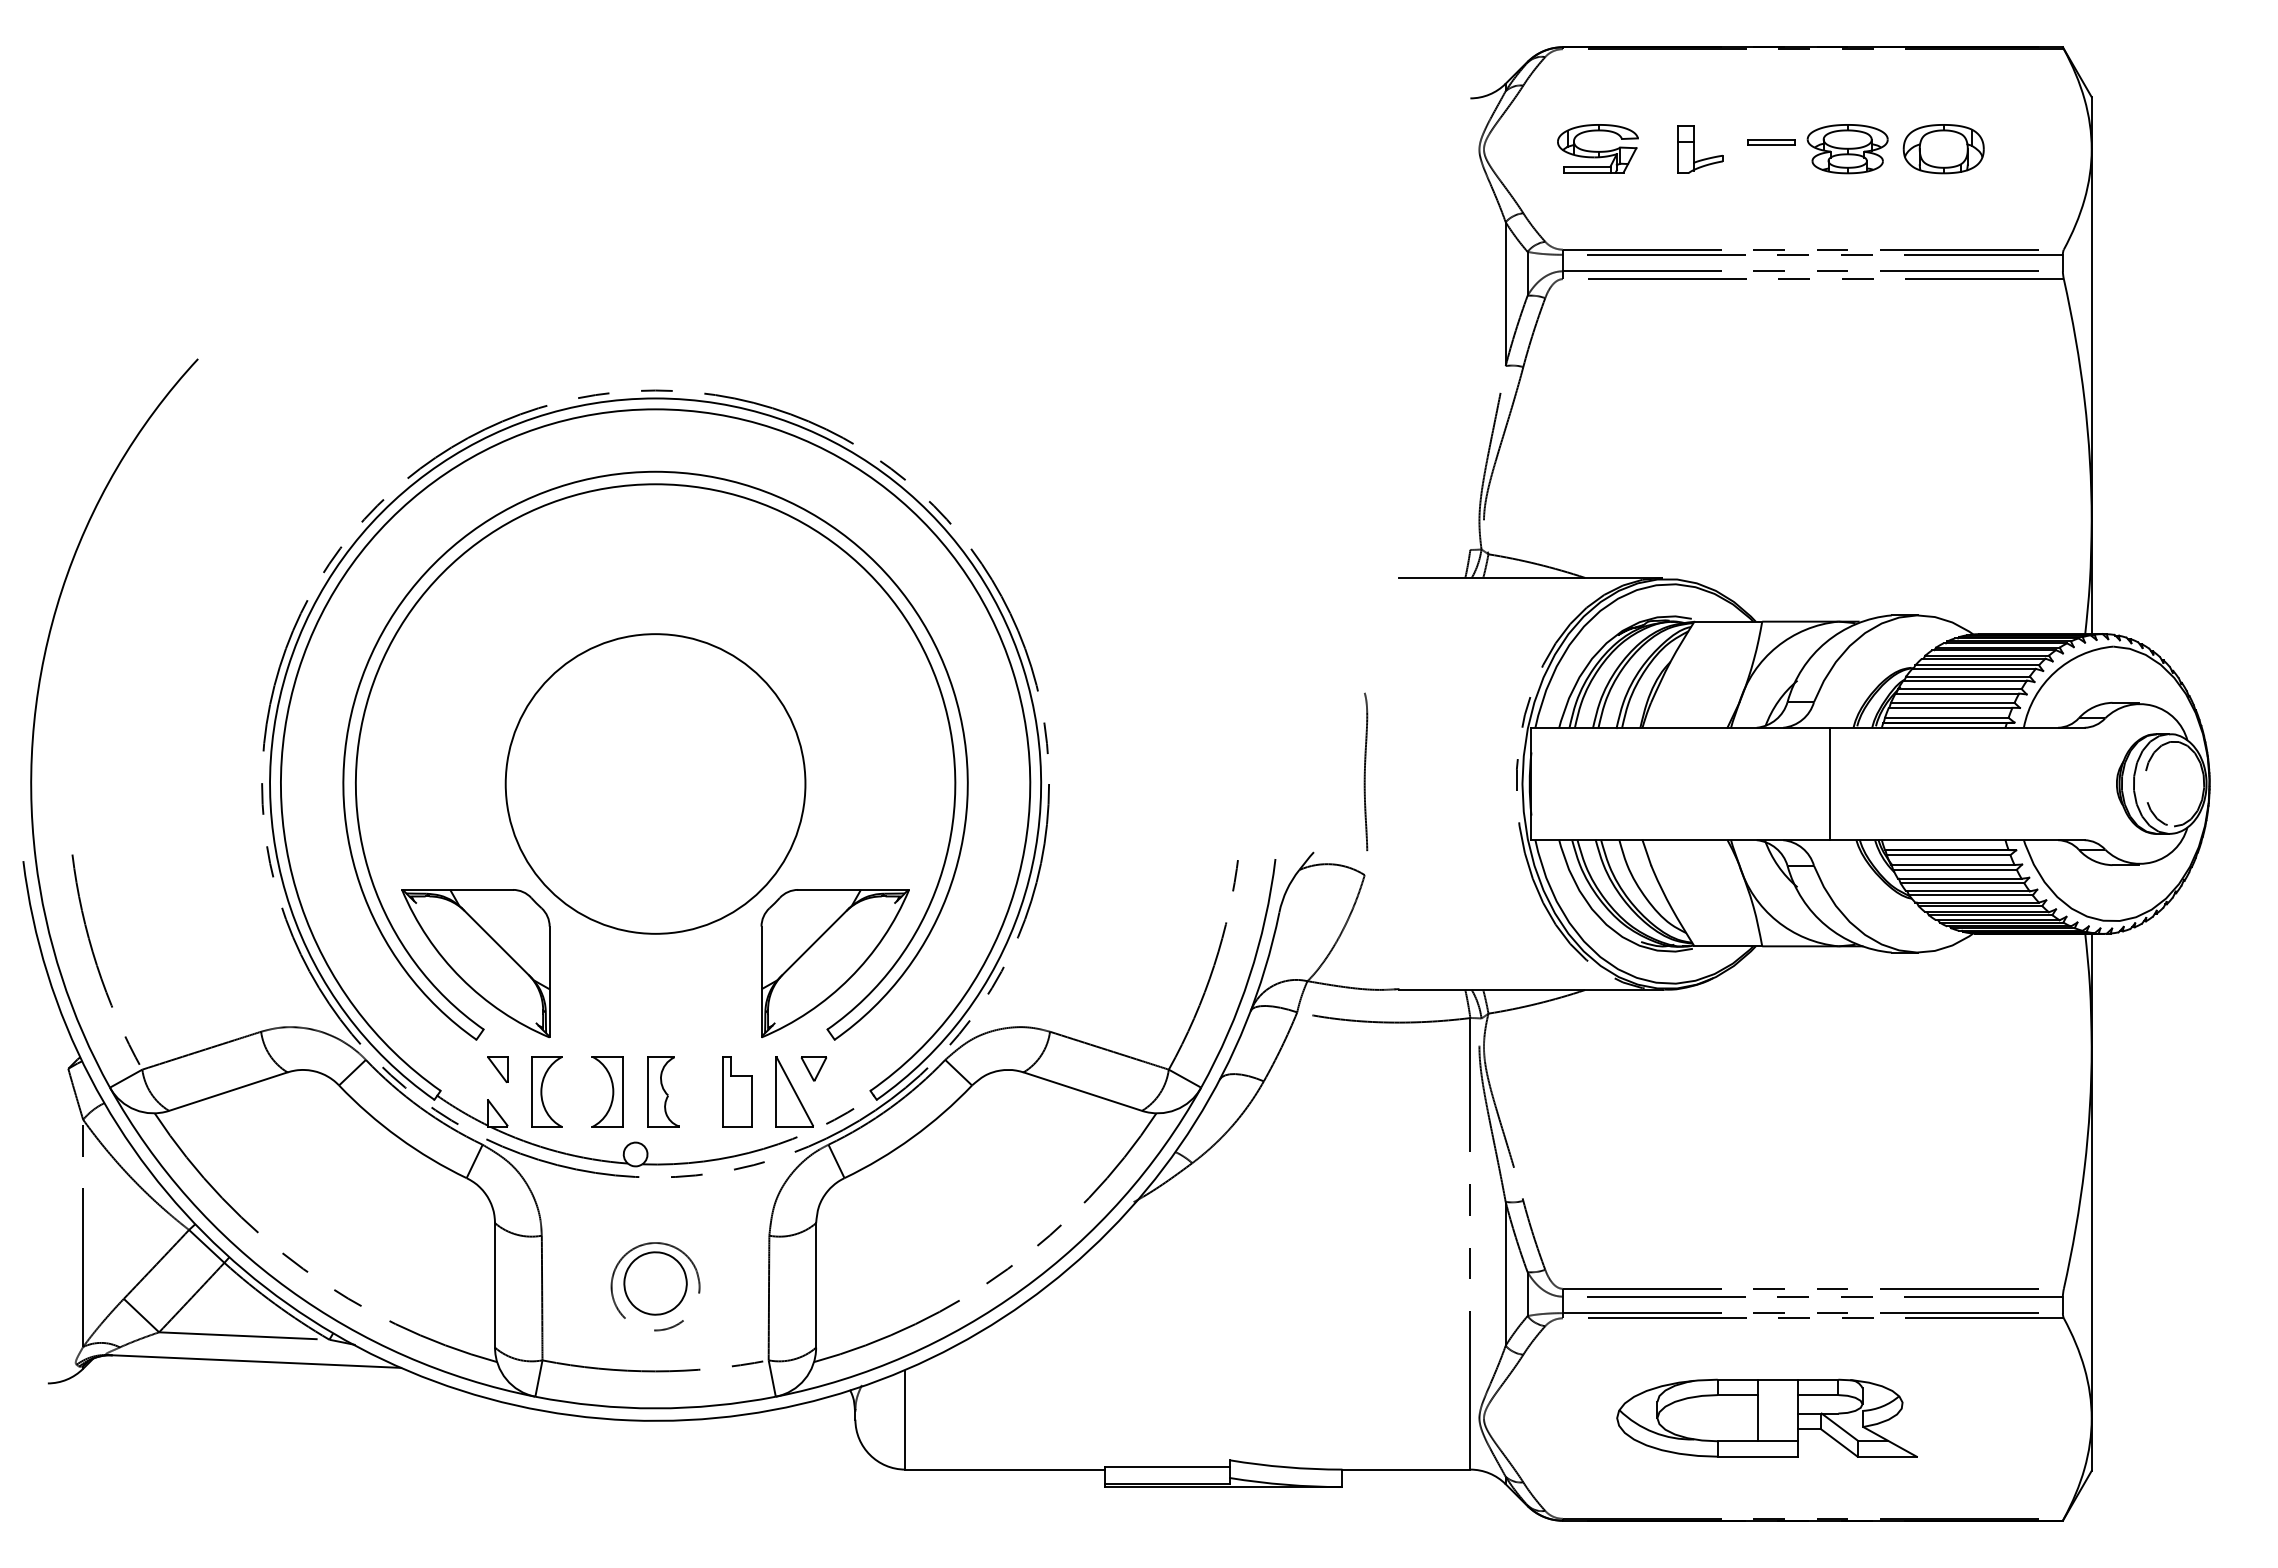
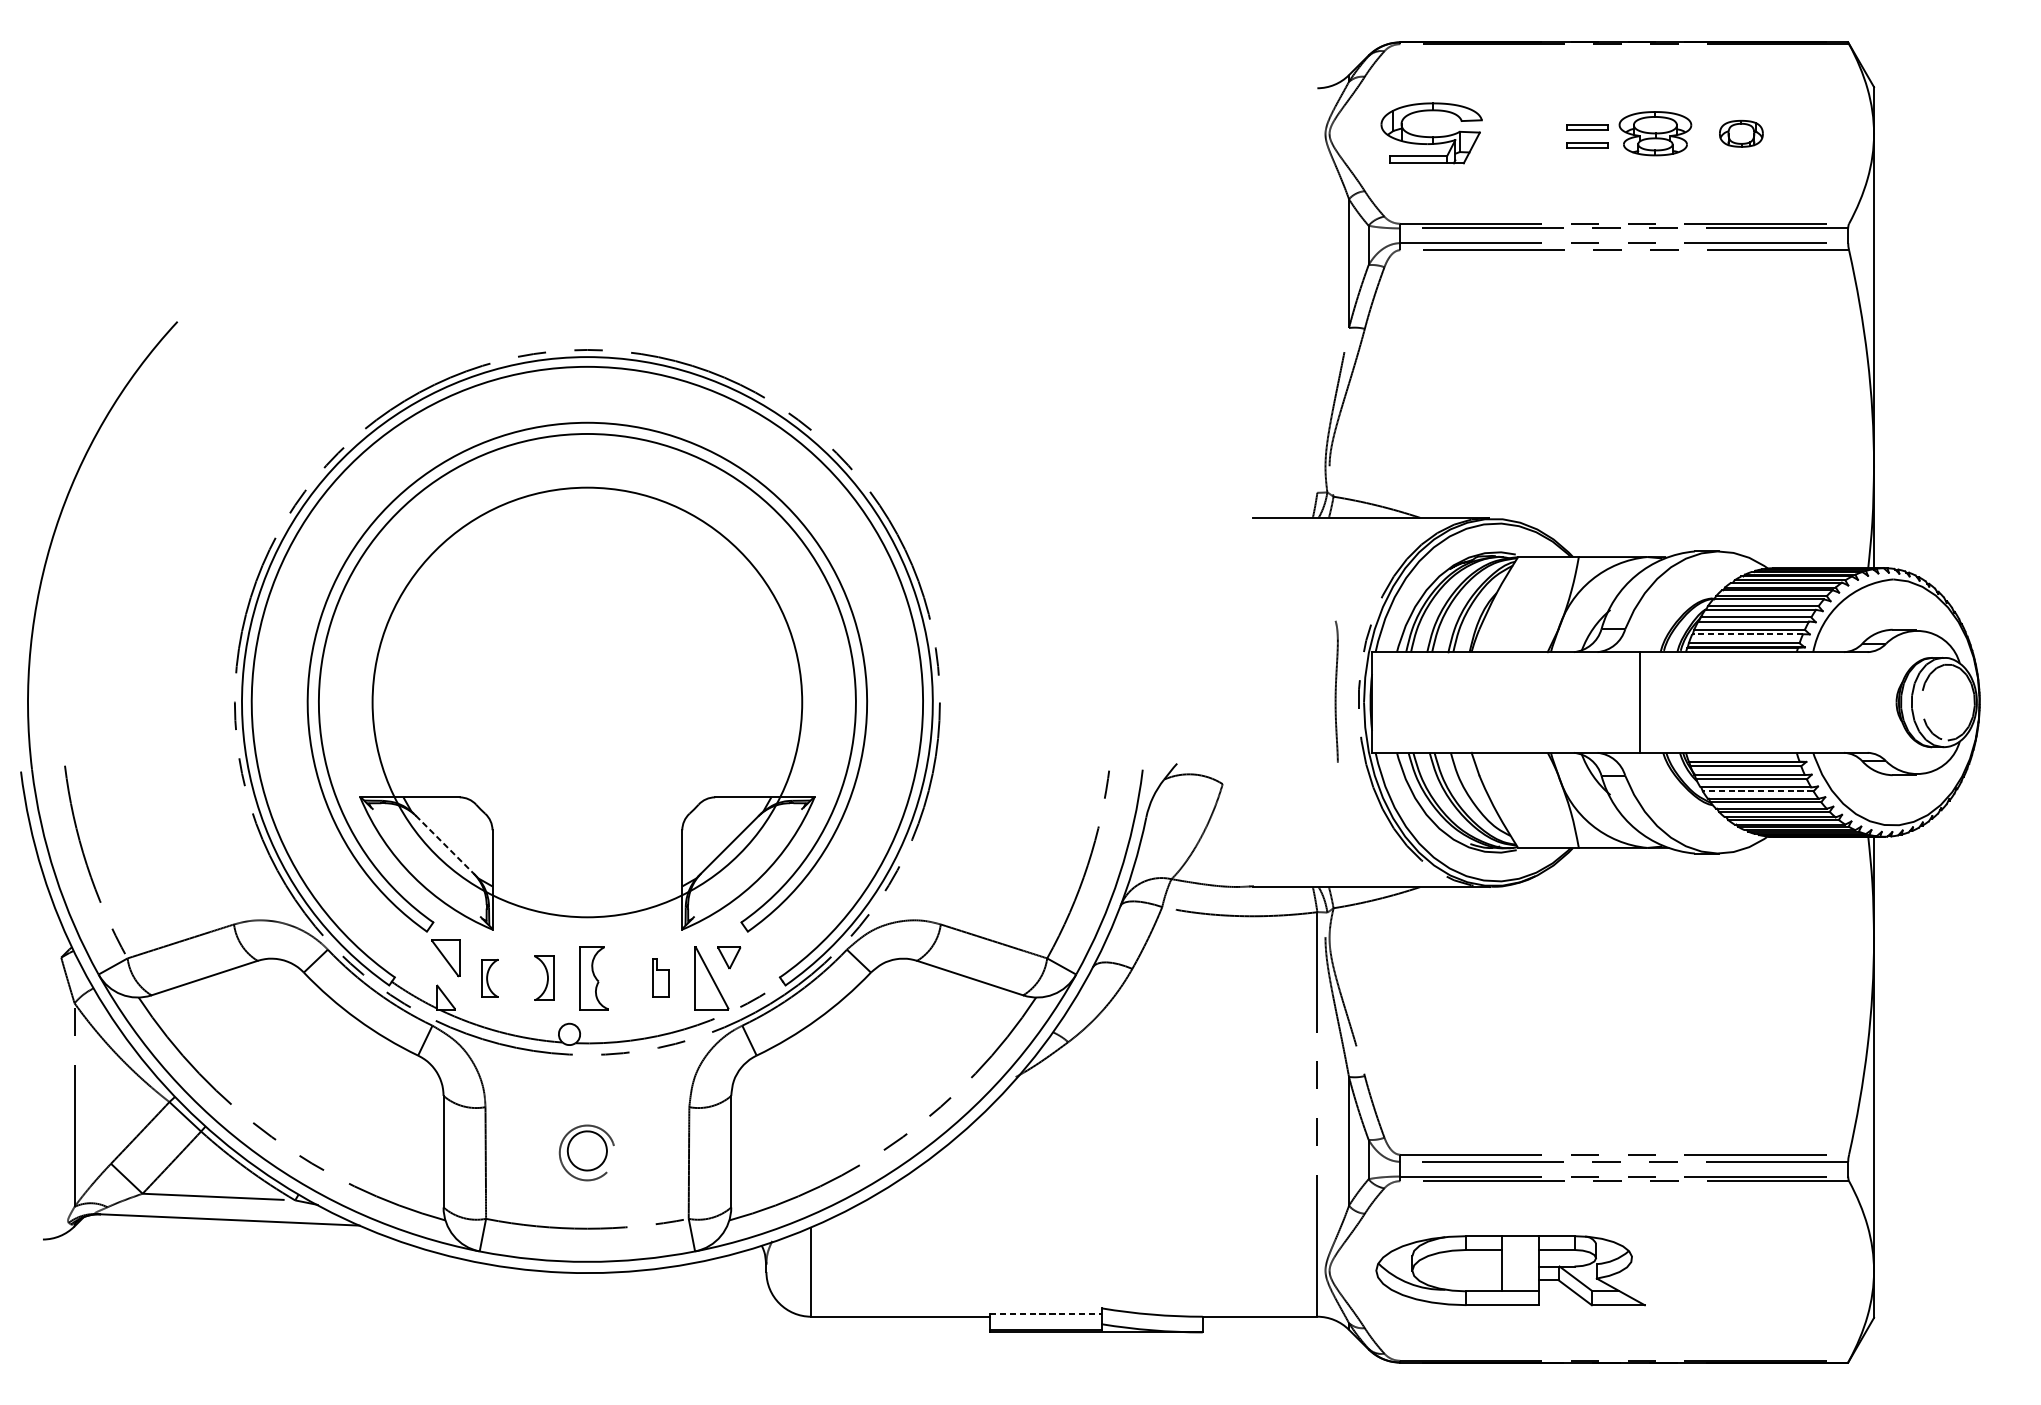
part: (1597, 148) -> (1431, 133), size x1.4
part: (1700, 149) -> (1523, 134), removed
part: (1943, 149) -> (1741, 134), size x0.6
part: (1771, 162) -> (1587, 145), added
line: (1950, 707) -> (1747, 633), solid -> dashed
curve: (1365, 771) -> (1336, 691), moved
circle: (655, 783) -> (587, 702), size x1.6
line: (1962, 883) -> (1758, 791), solid -> dashed
line: (496, 942) -> (444, 844), solid -> dashed
part: (497, 1069) -> (445, 958), size x1.6
part: (546, 1091) -> (489, 977), size x0.6
part: (607, 1091) -> (544, 977), size x0.7
part: (737, 1091) -> (660, 977), size x0.6
part: (655, 1286) -> (587, 1152), size x0.7
part: (1766, 1417) -> (1510, 1270), moved
line: (1168, 1466) -> (1046, 1313), solid -> dashed

